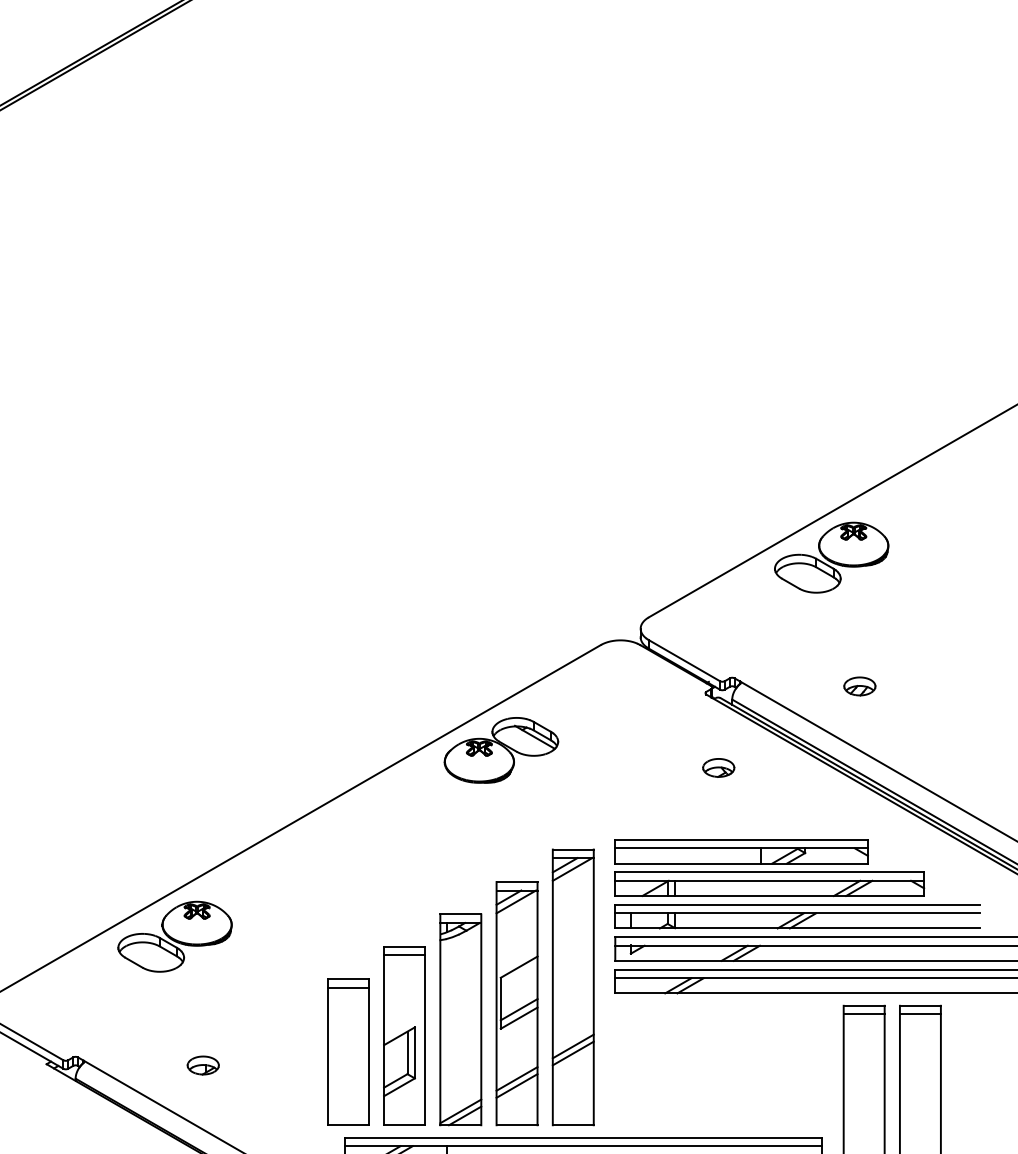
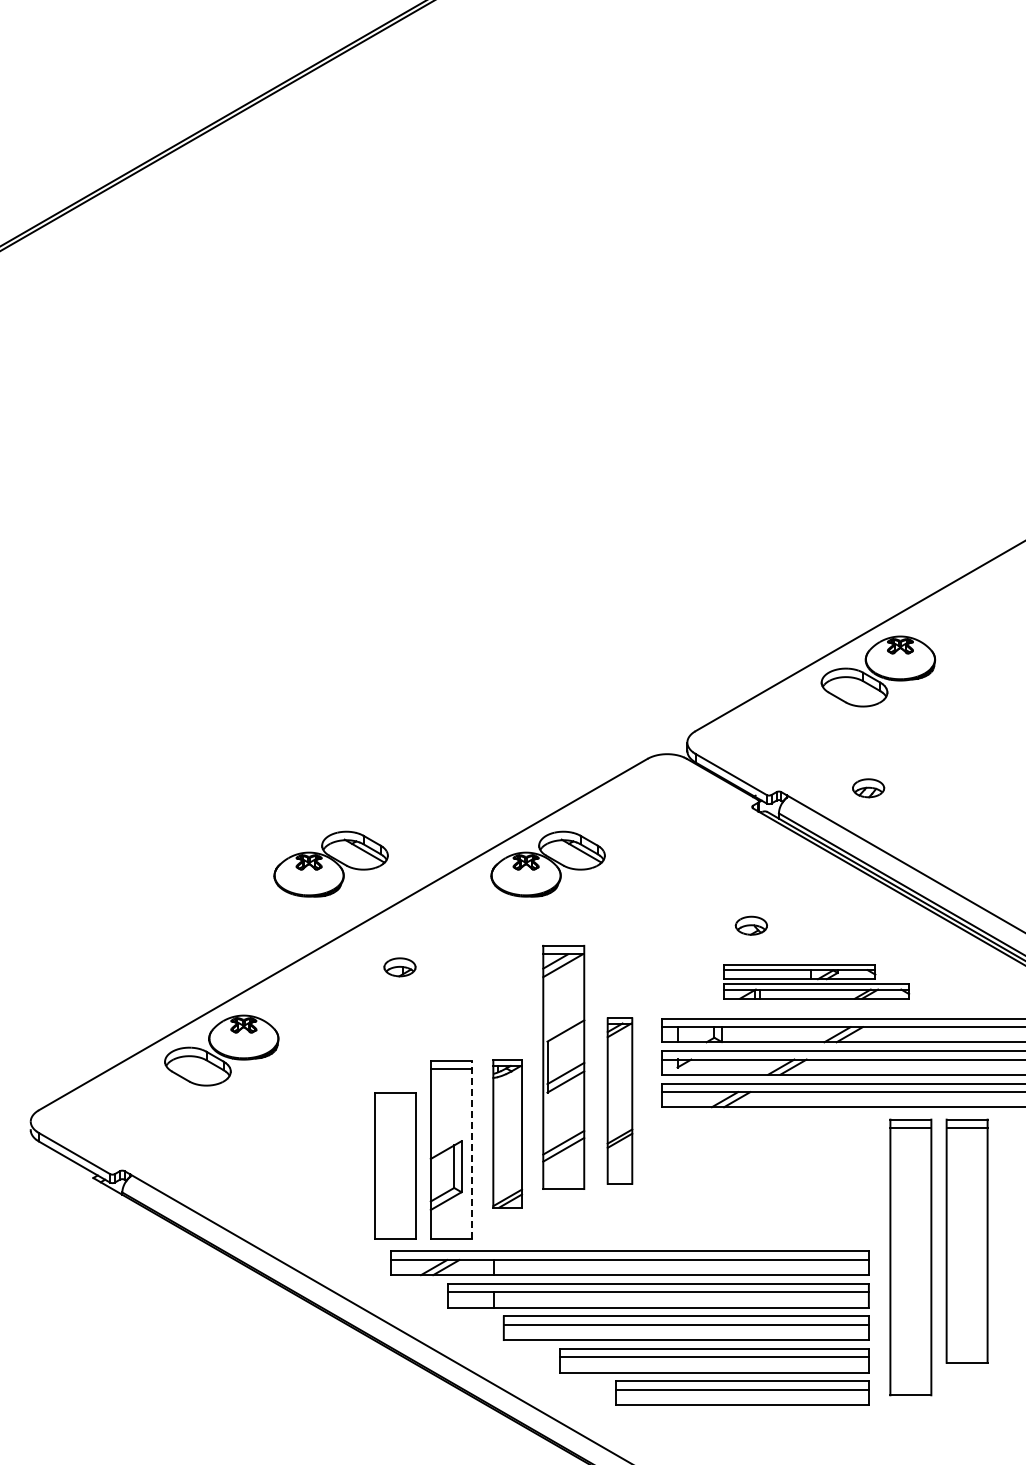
part: (859, 686) -> (868, 788), moved
part: (283, 749) -> (330, 863), added
part: (717, 767) -> (750, 925), moved
part: (769, 867) -> (816, 981), size x0.6
part: (572, 986) -> (619, 1100), size x0.6
line: (347, 987) -> (394, 1101), removed
part: (516, 1003) -> (563, 1067), moved
part: (460, 1019) -> (507, 1133), size x0.7
line: (424, 1035) -> (471, 1149), solid -> dashed
part: (202, 1065) -> (399, 967), moved

